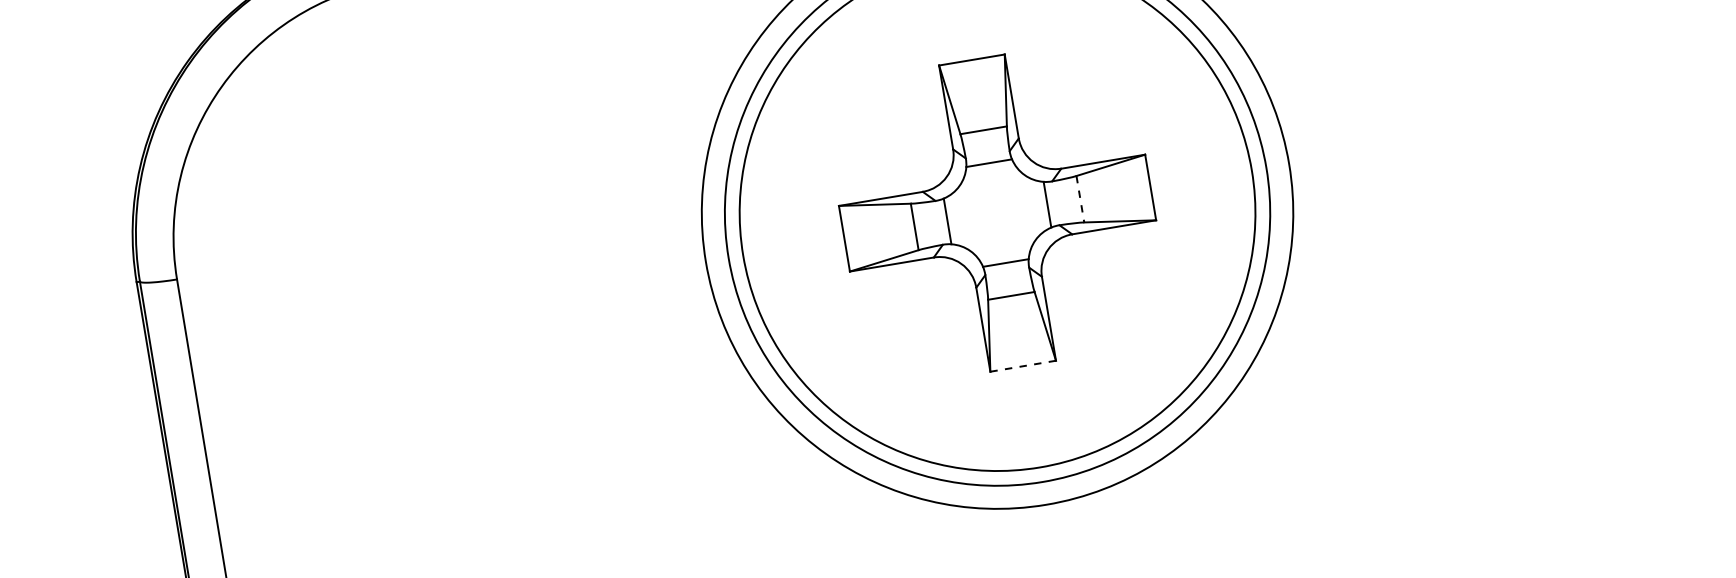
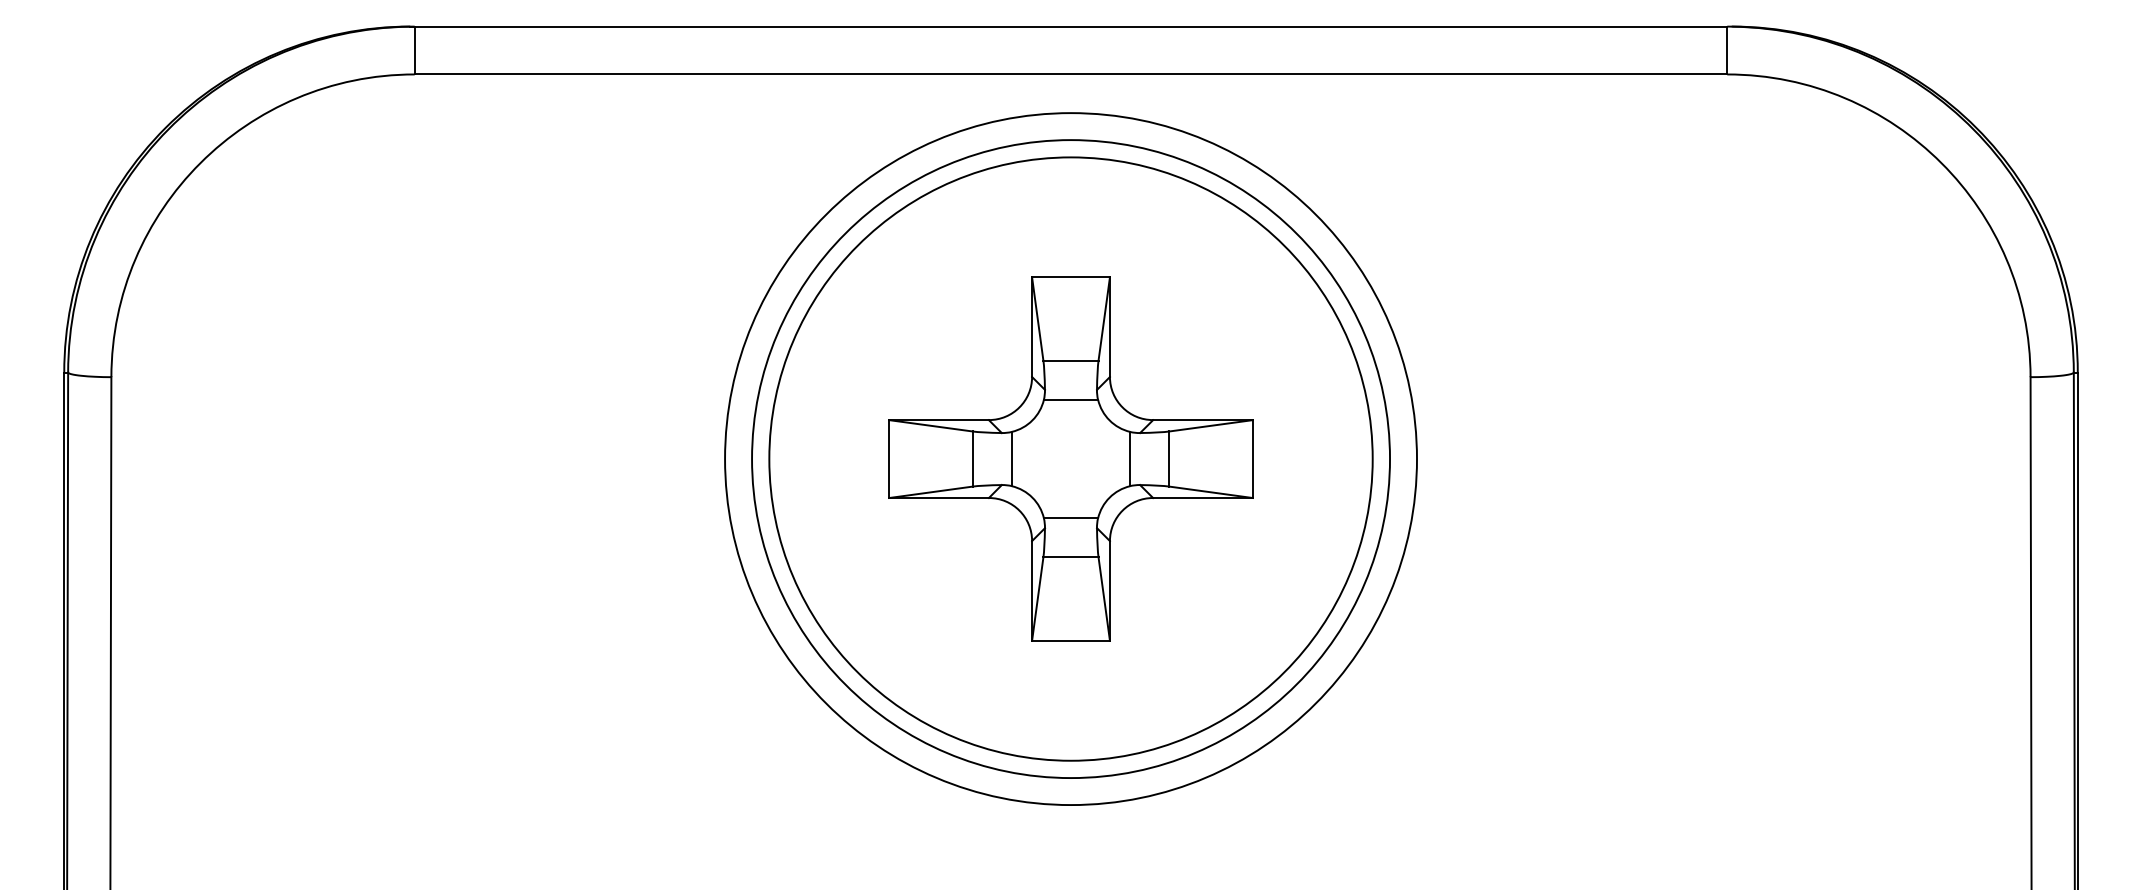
line: (1080, 199) -> (1169, 459), dashed -> solid
line: (1023, 365) -> (1071, 640), dashed -> solid

